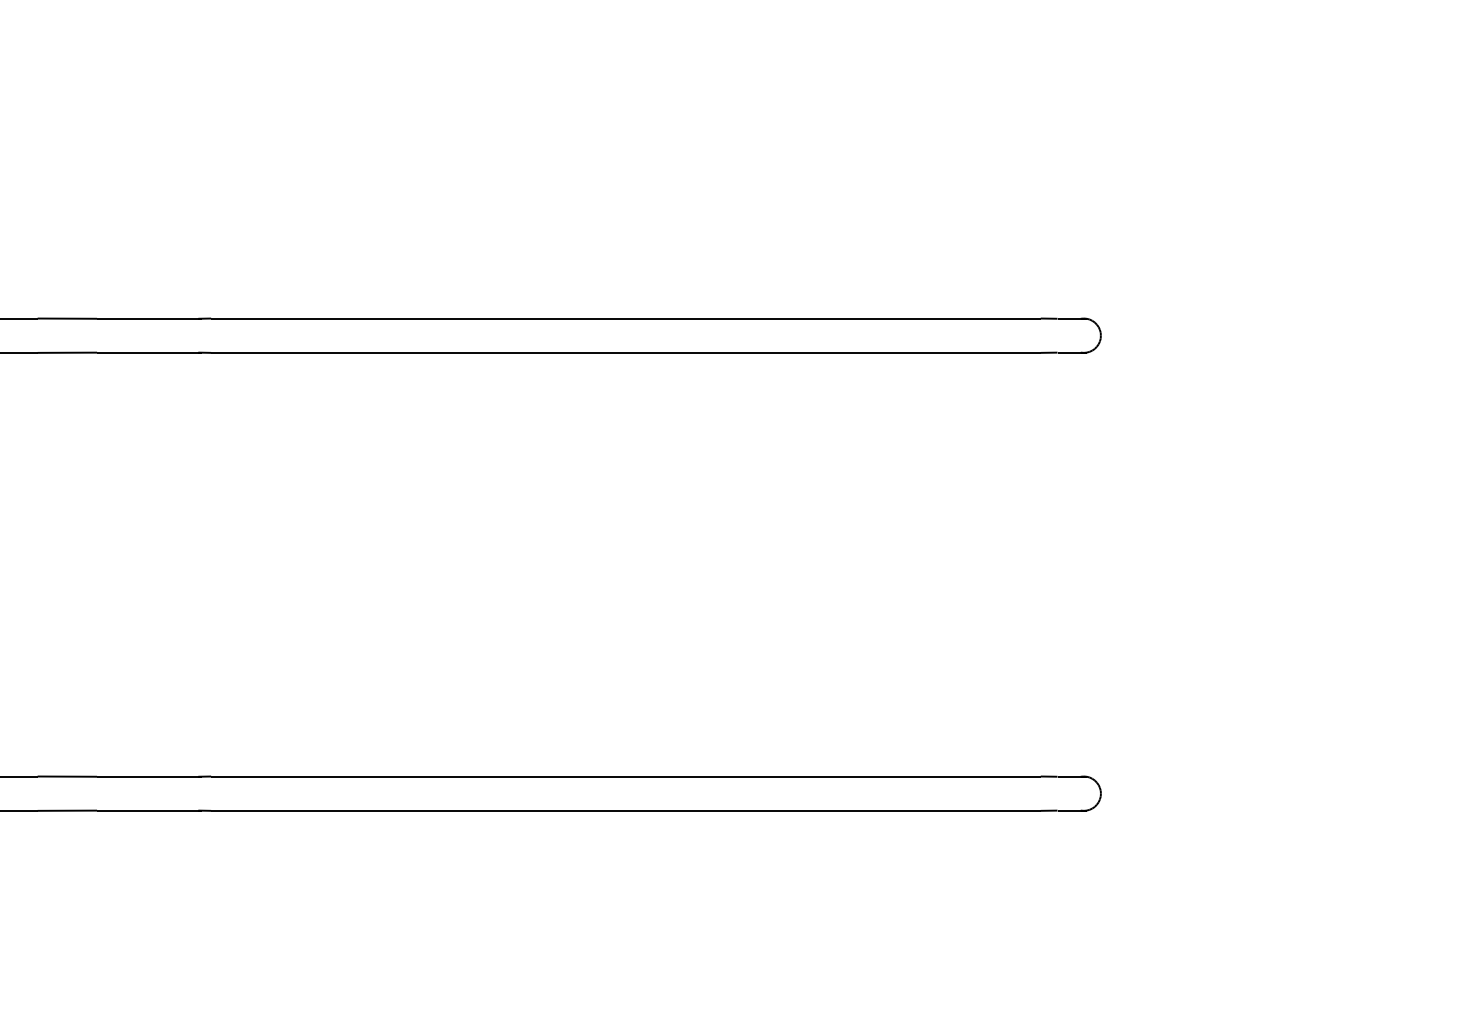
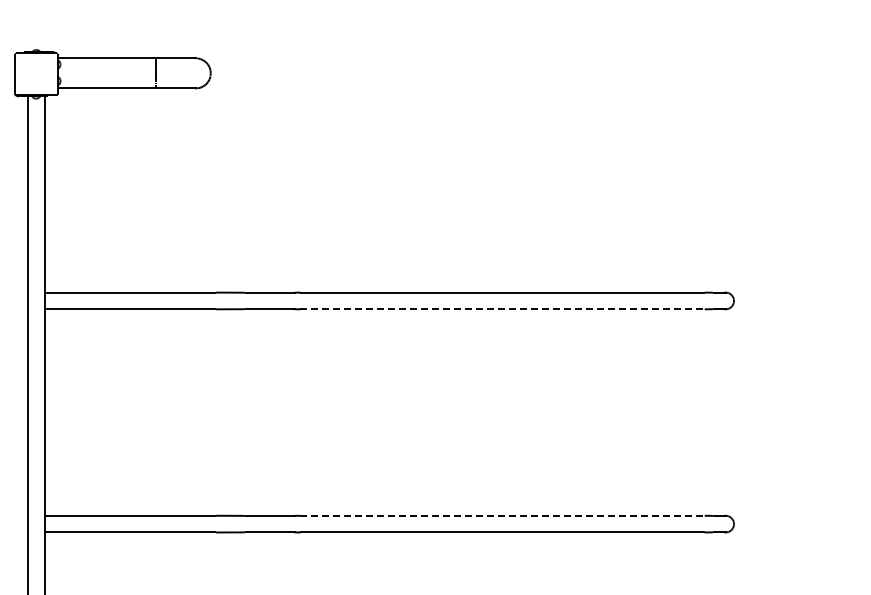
line: (627, 353) -> (503, 309), solid -> dashed
line: (627, 775) -> (503, 515), solid -> dashed

